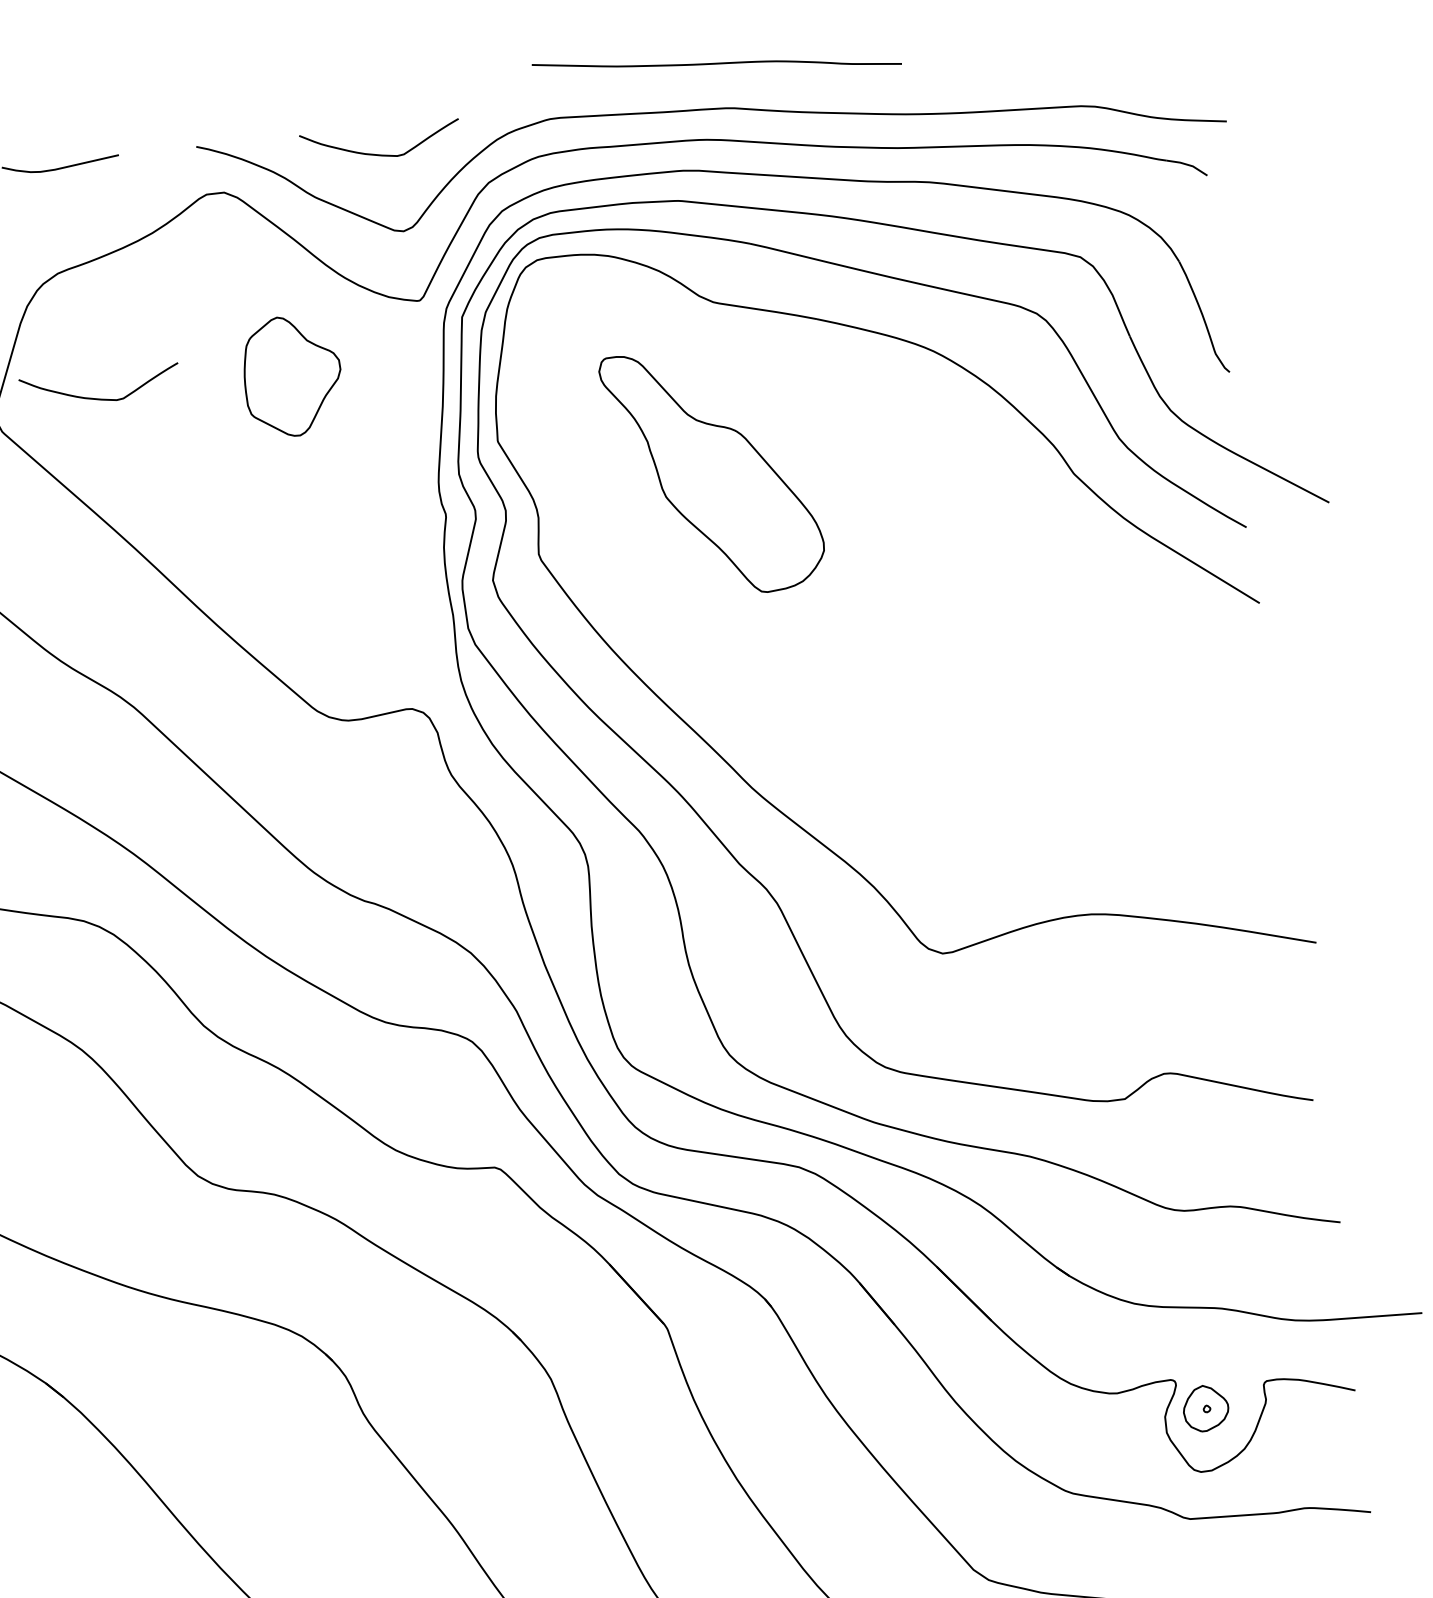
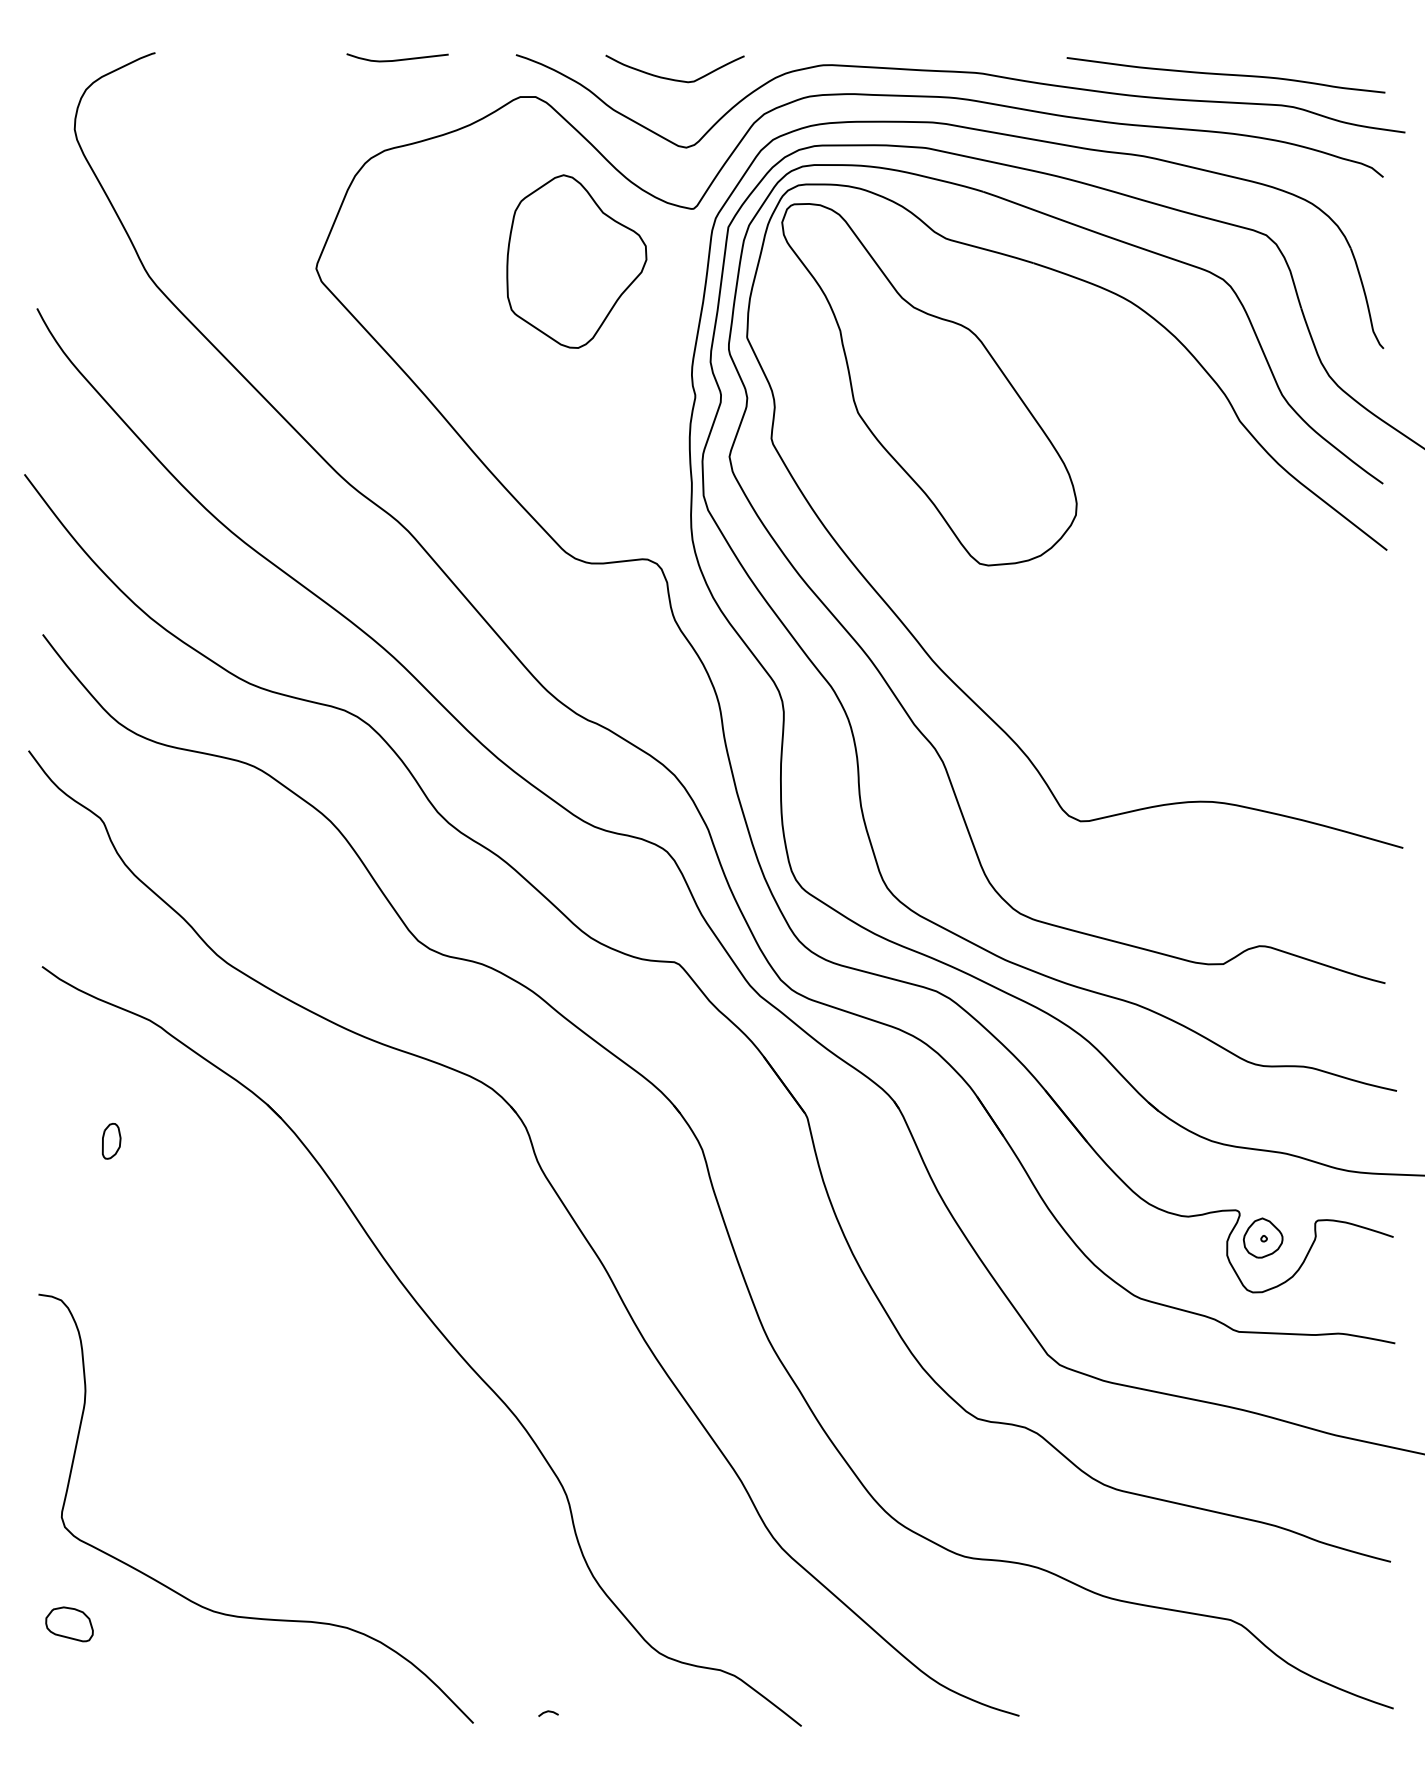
curve: (716, 64) -> (1225, 75), moved
part: (292, 376) -> (576, 261), size x1.67
curve: (98, 397) -> (407, 261), removed
part: (713, 471) -> (929, 384), size x1.67

